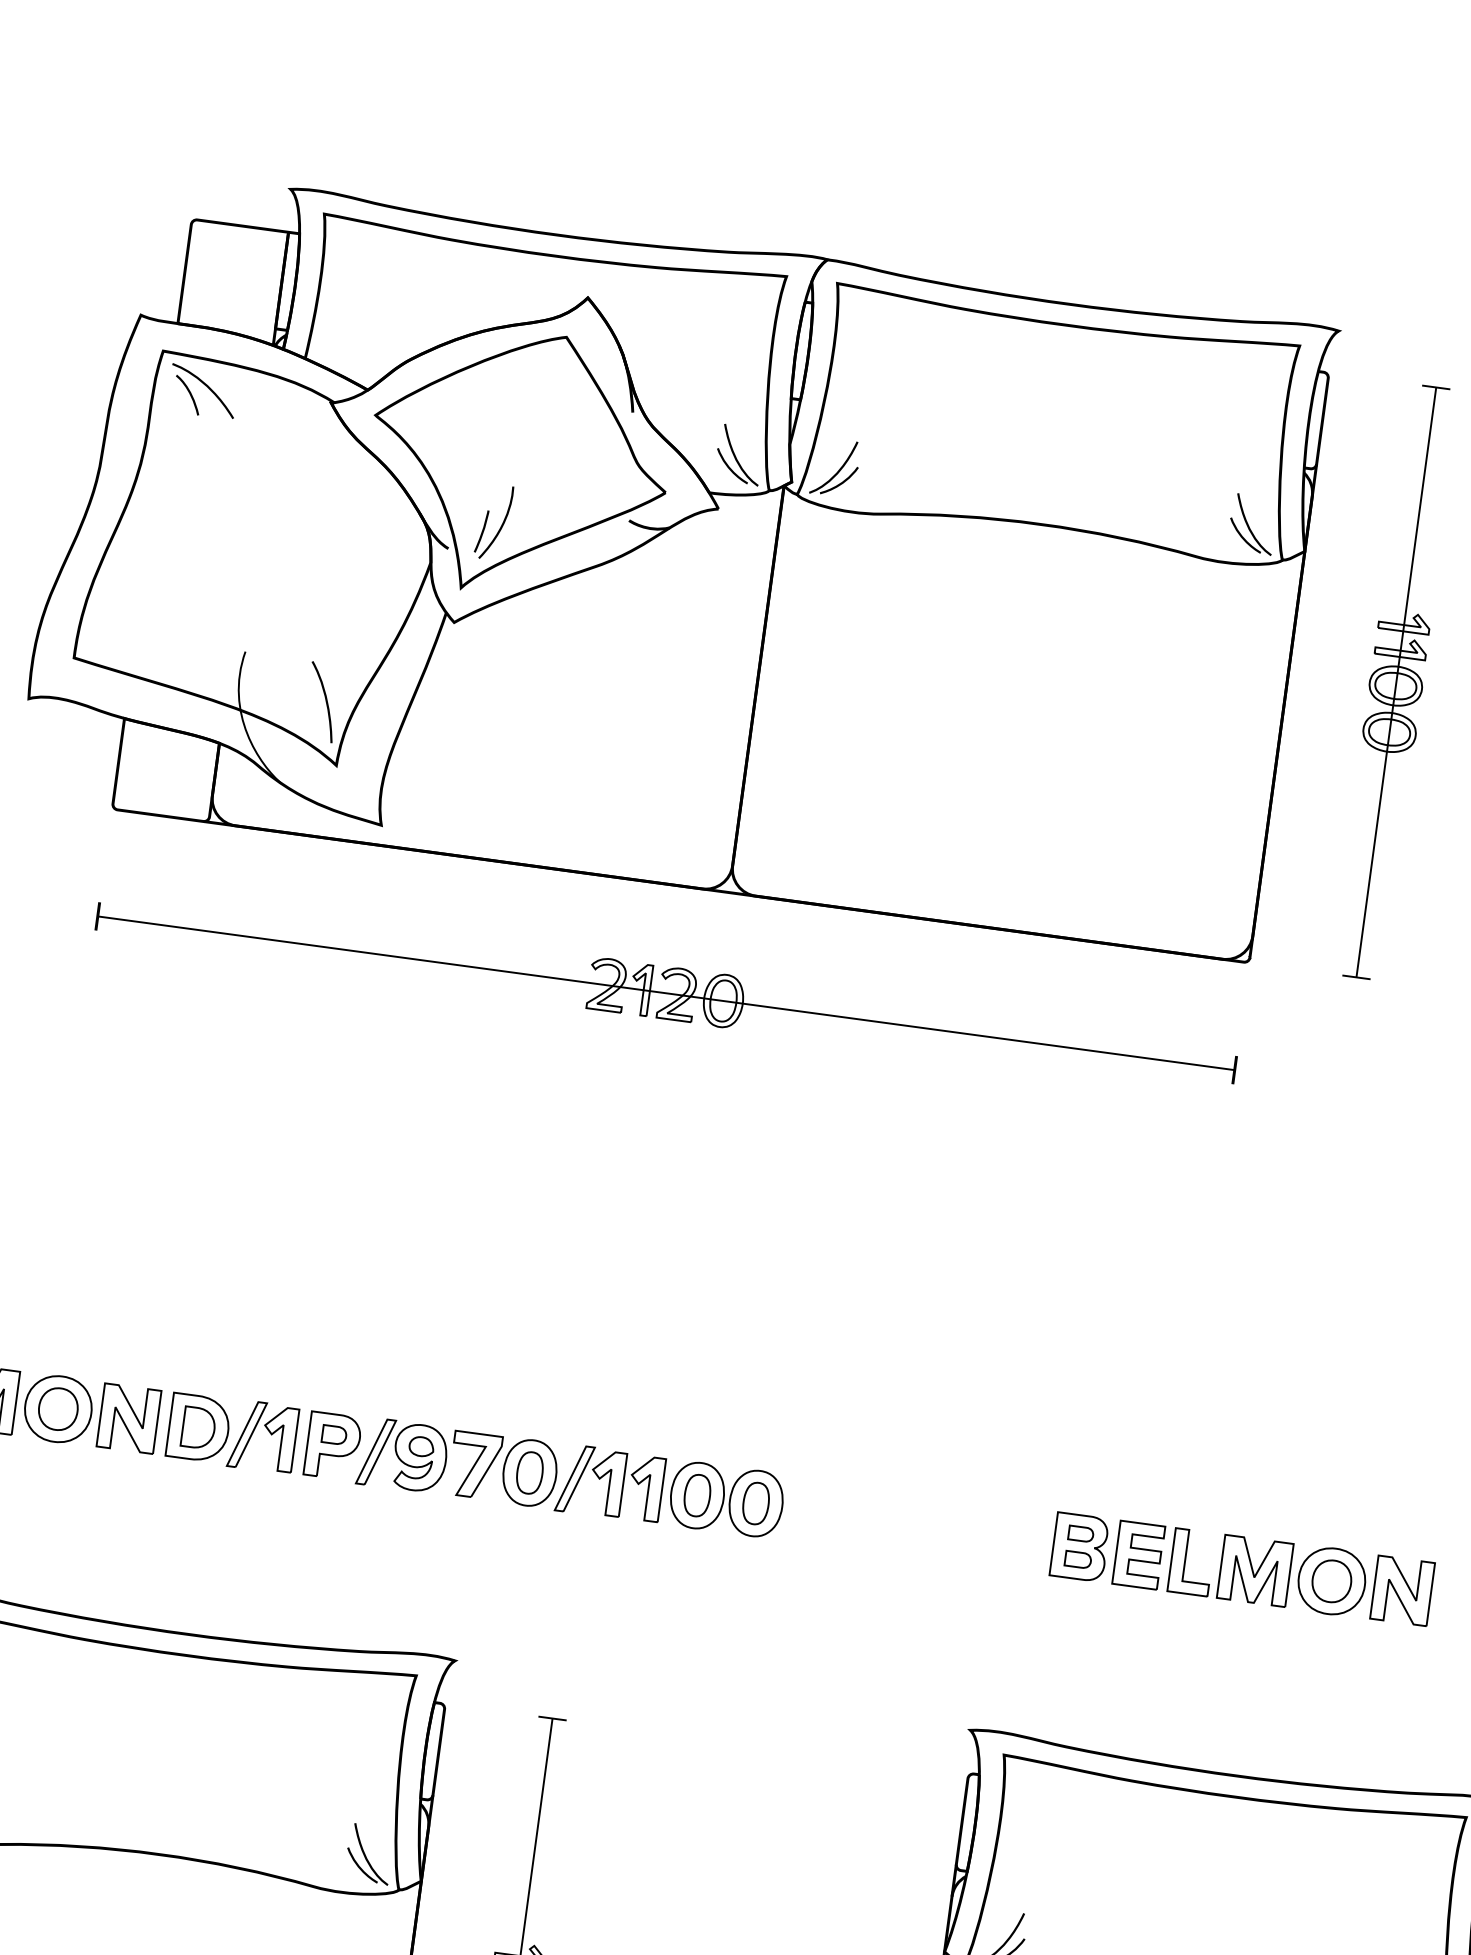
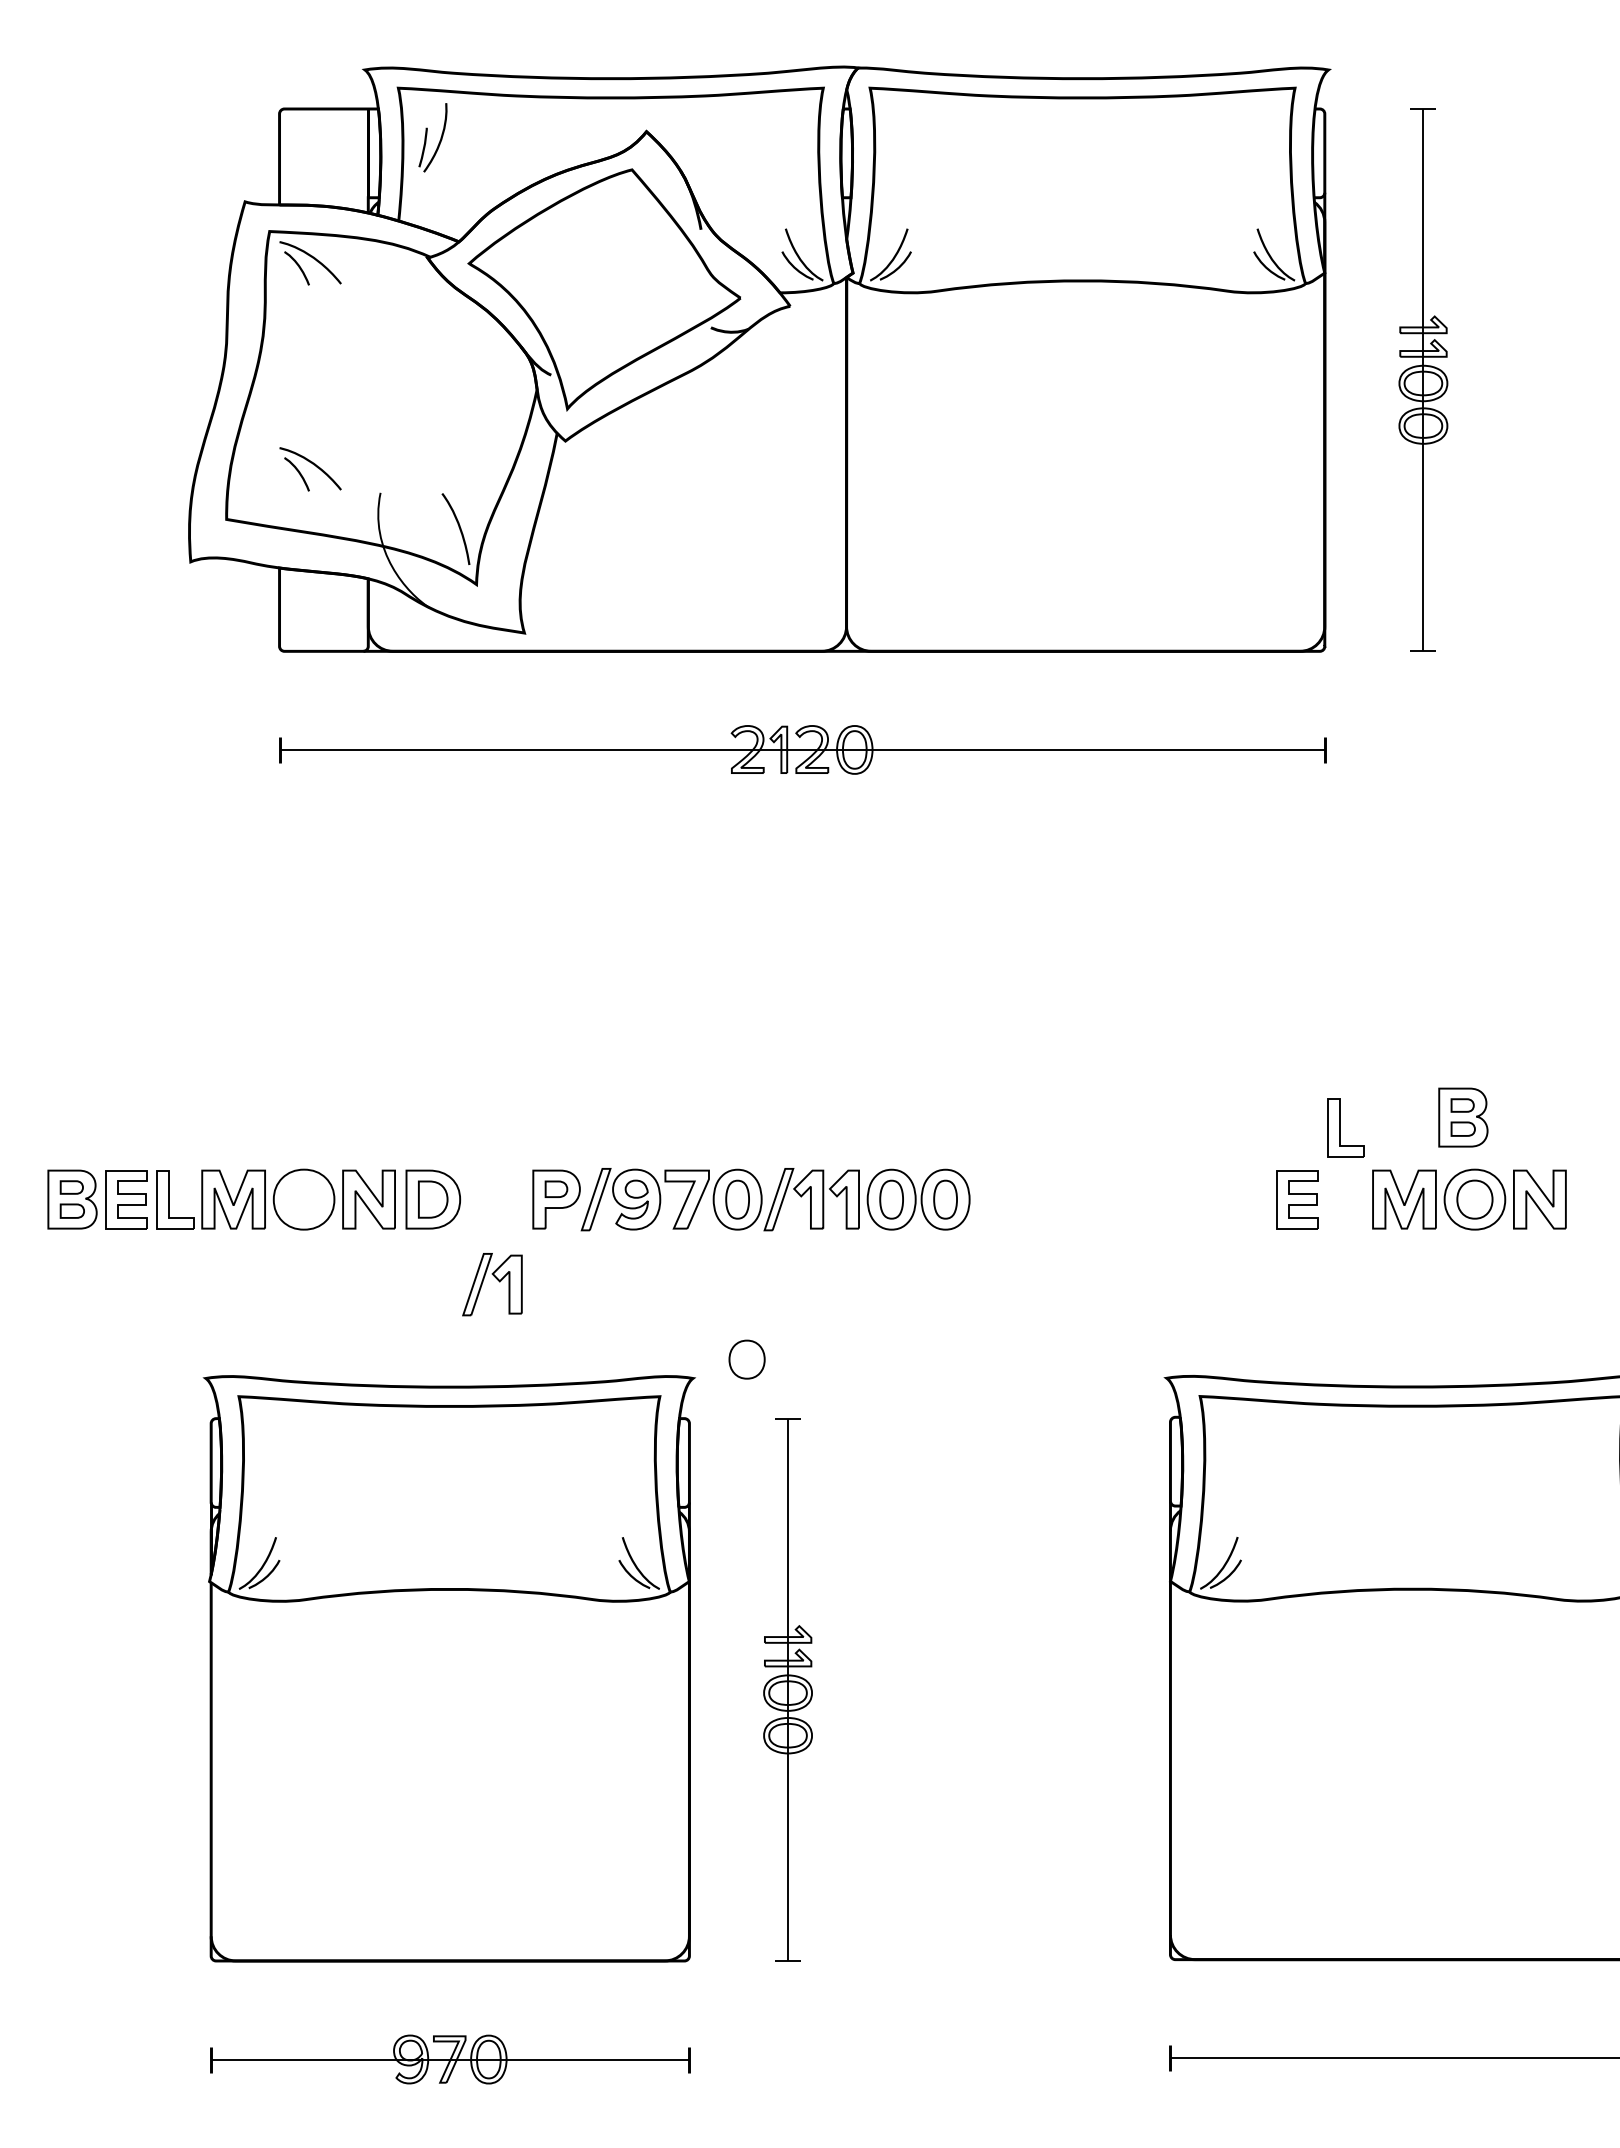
part: (493, 521) -> (432, 137), moved
part: (172, 615) -> (310, 469), added
part: (57, 1408) -> (746, 1359), moved
part: (268, 1431) -> (496, 1279), moved
part: (1080, 1547) -> (1463, 1117), moved
part: (1191, 1562) -> (1345, 1127), moved

